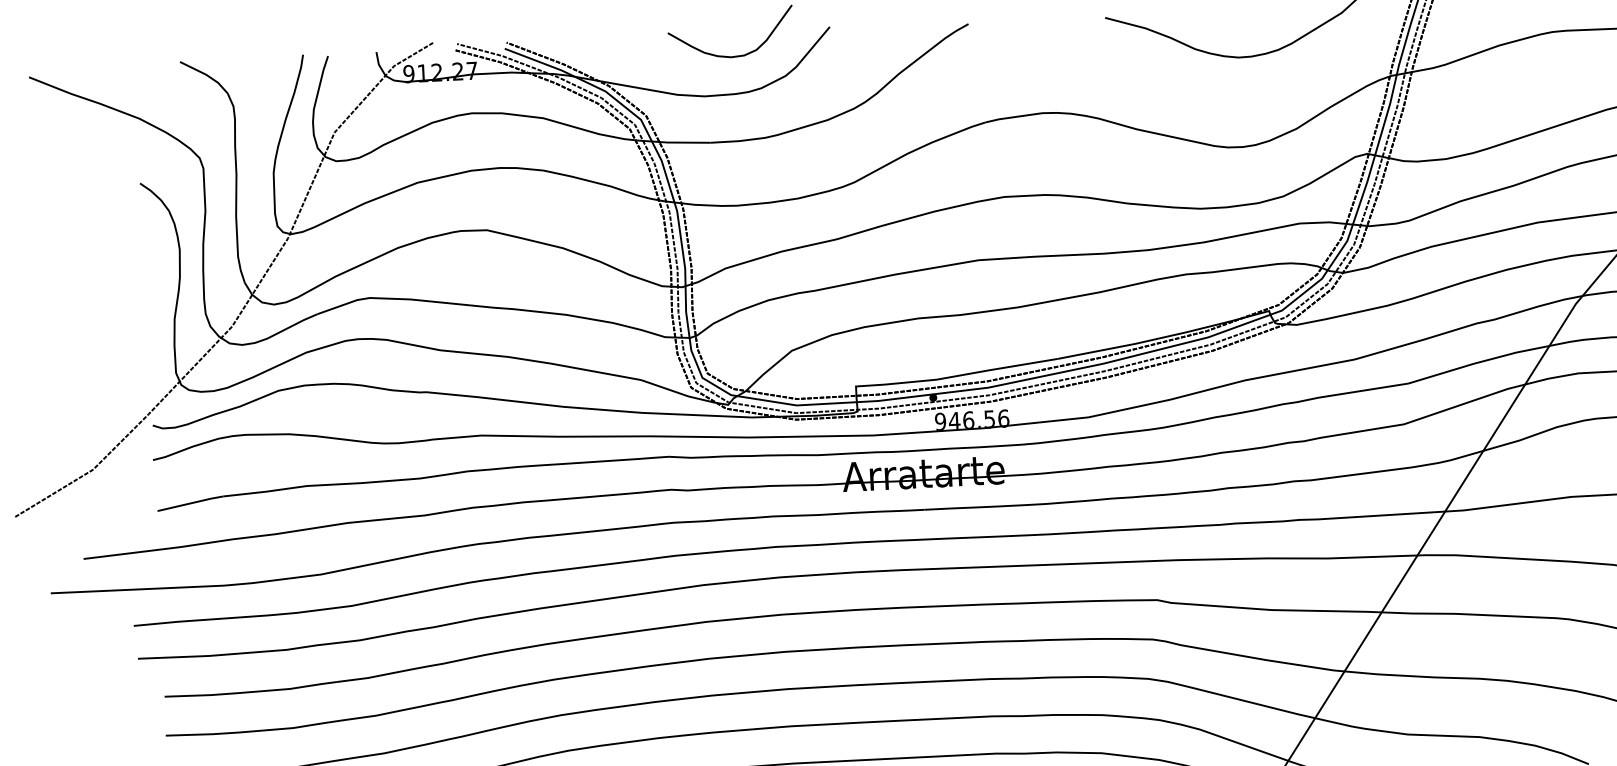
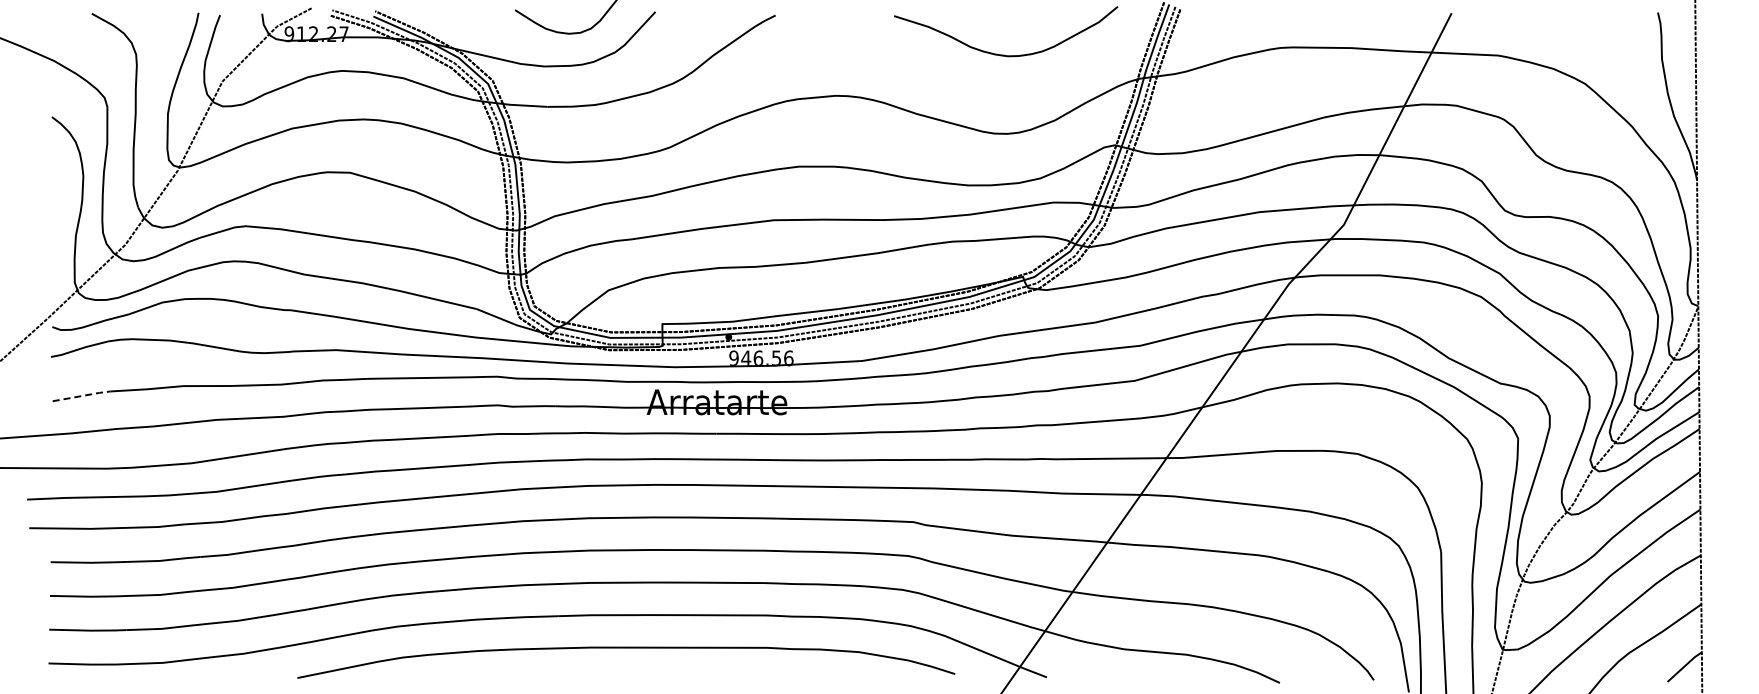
line: (191, 502) -> (82, 395), solid -> dashed

